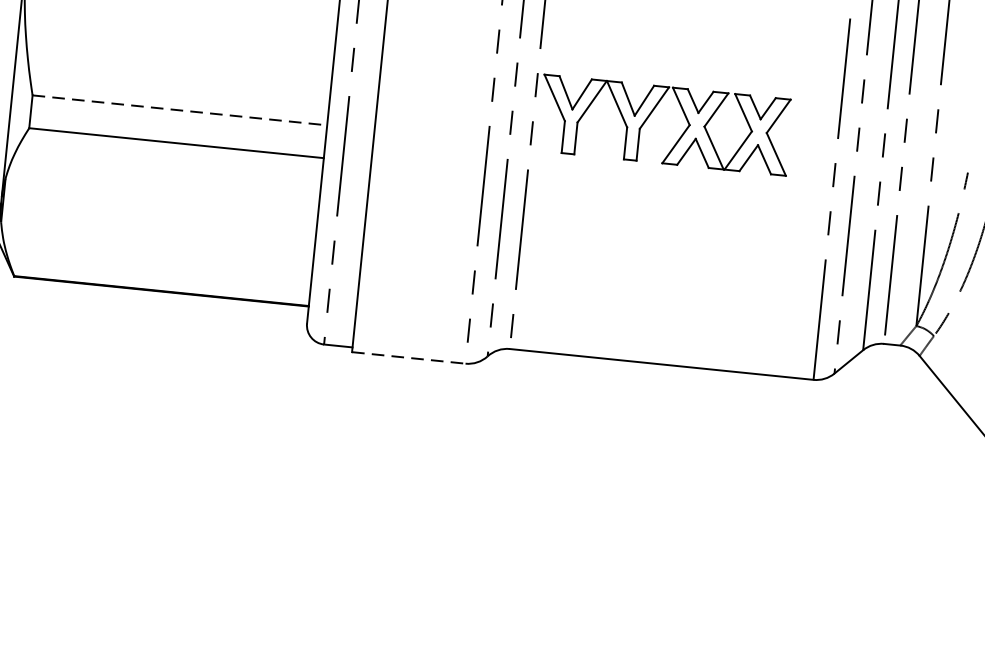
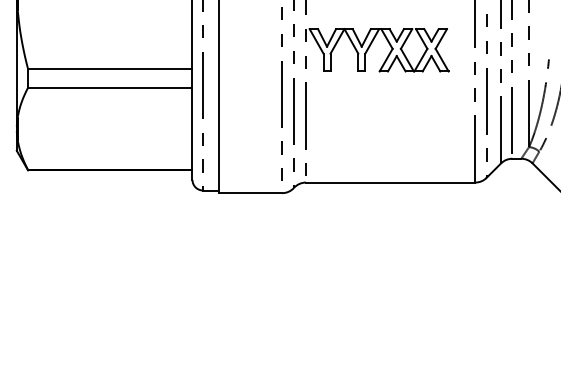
line: (180, 110) -> (110, 69), dashed -> solid
line: (408, 358) -> (250, 193), dashed -> solid

